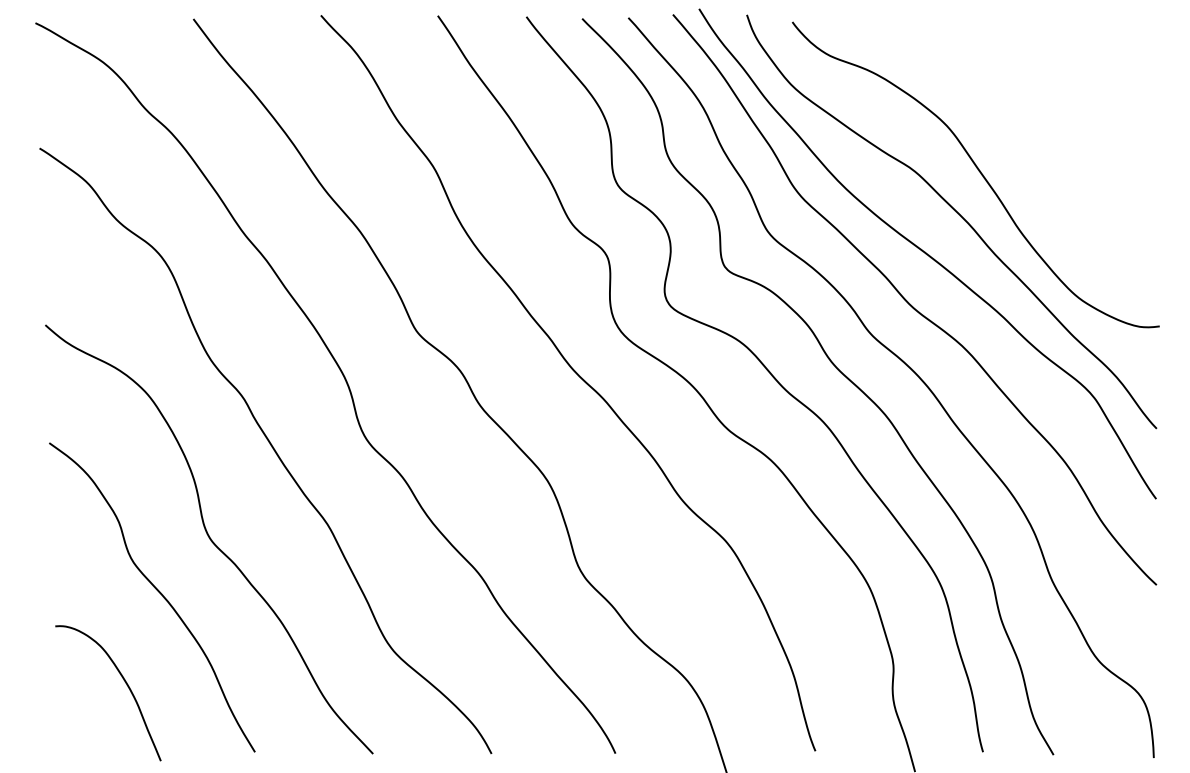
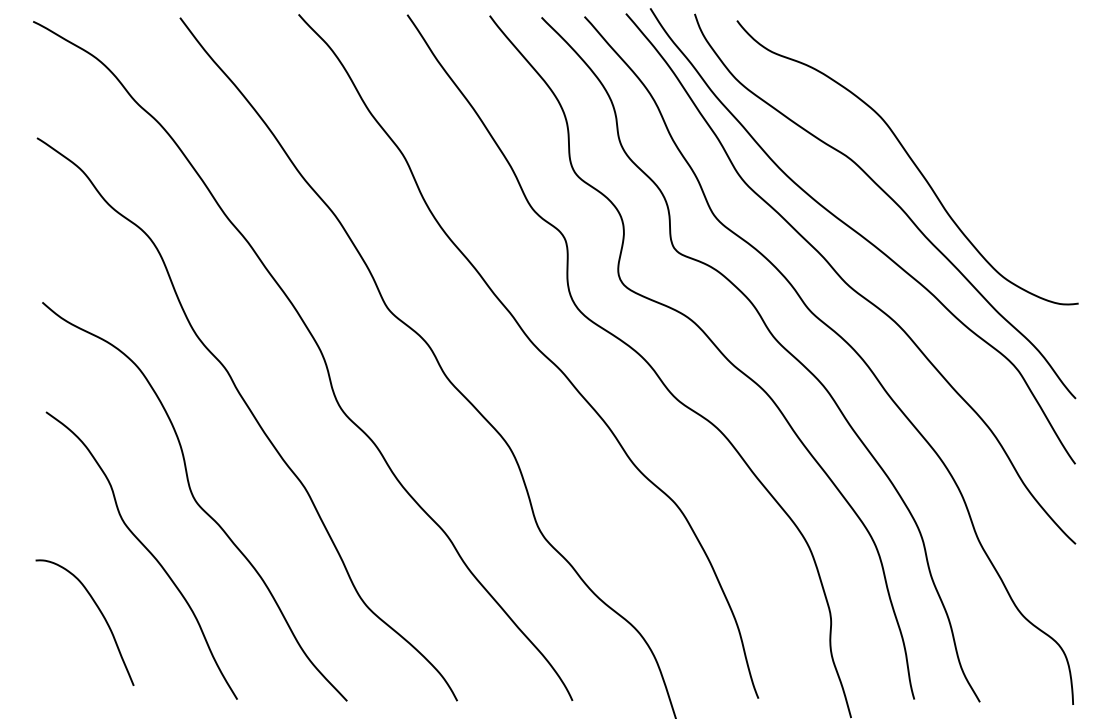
curve: (125, 683) -> (100, 613), moved

